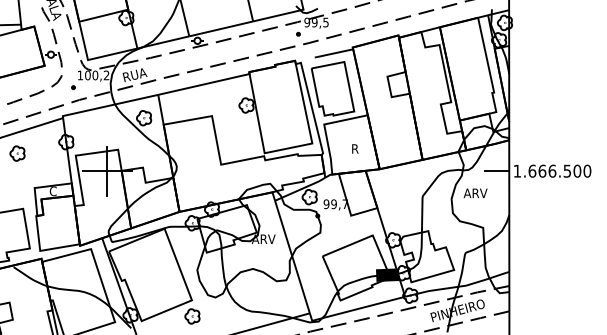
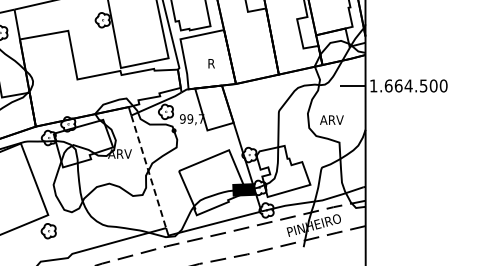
text: (552, 170) -> (408, 85), 1.666.500 -> 1.664.500
text: (475, 193) -> (331, 120), moved
line: (292, 257) -> (148, 172), solid -> dashed

